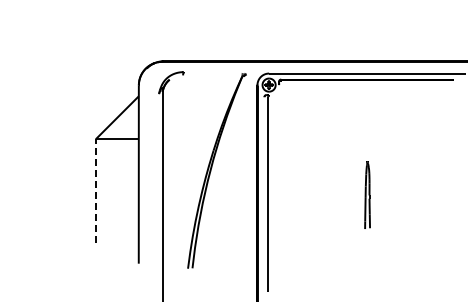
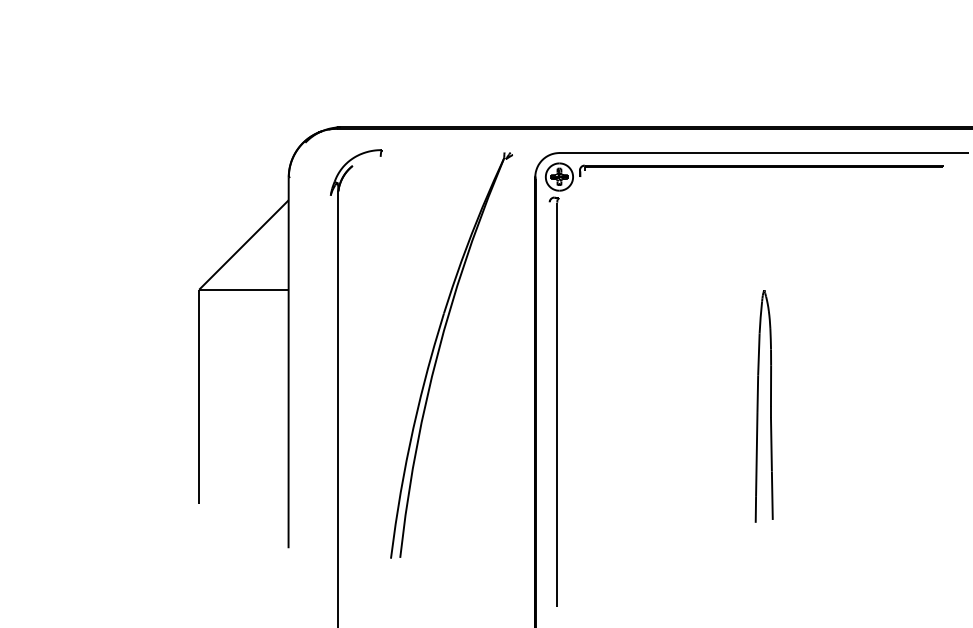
line: (95, 190) -> (198, 396), dashed -> solid
part: (367, 195) -> (764, 406), size x1.67

